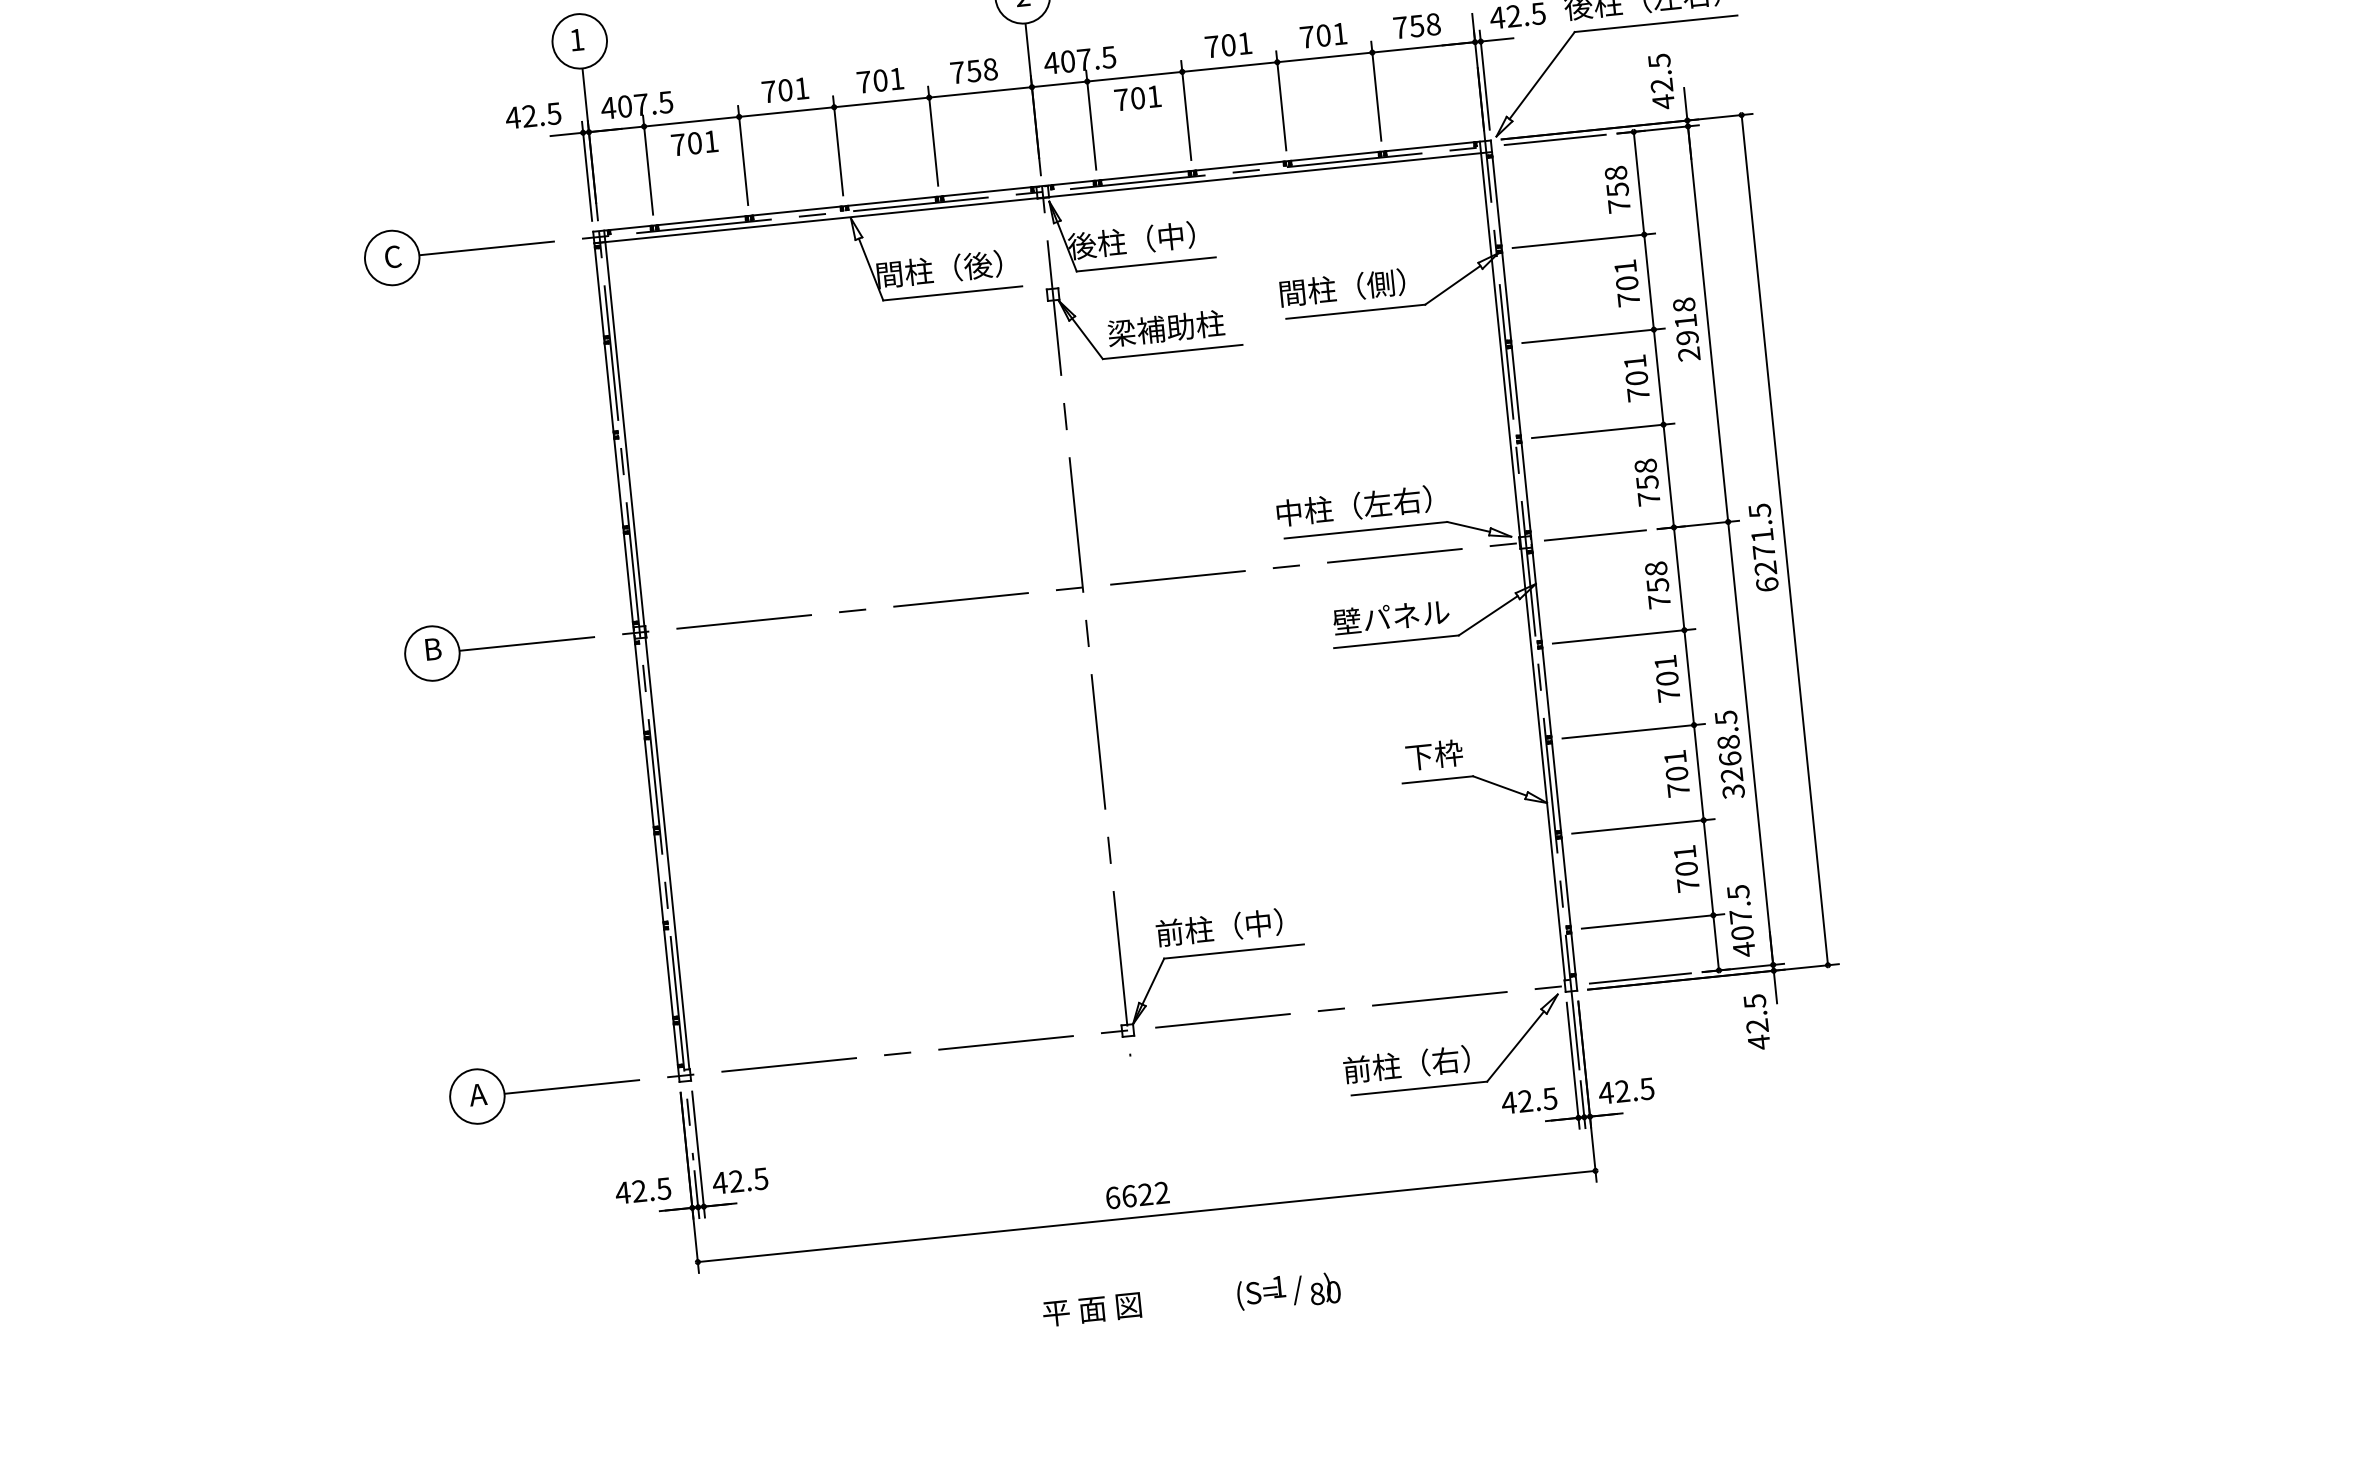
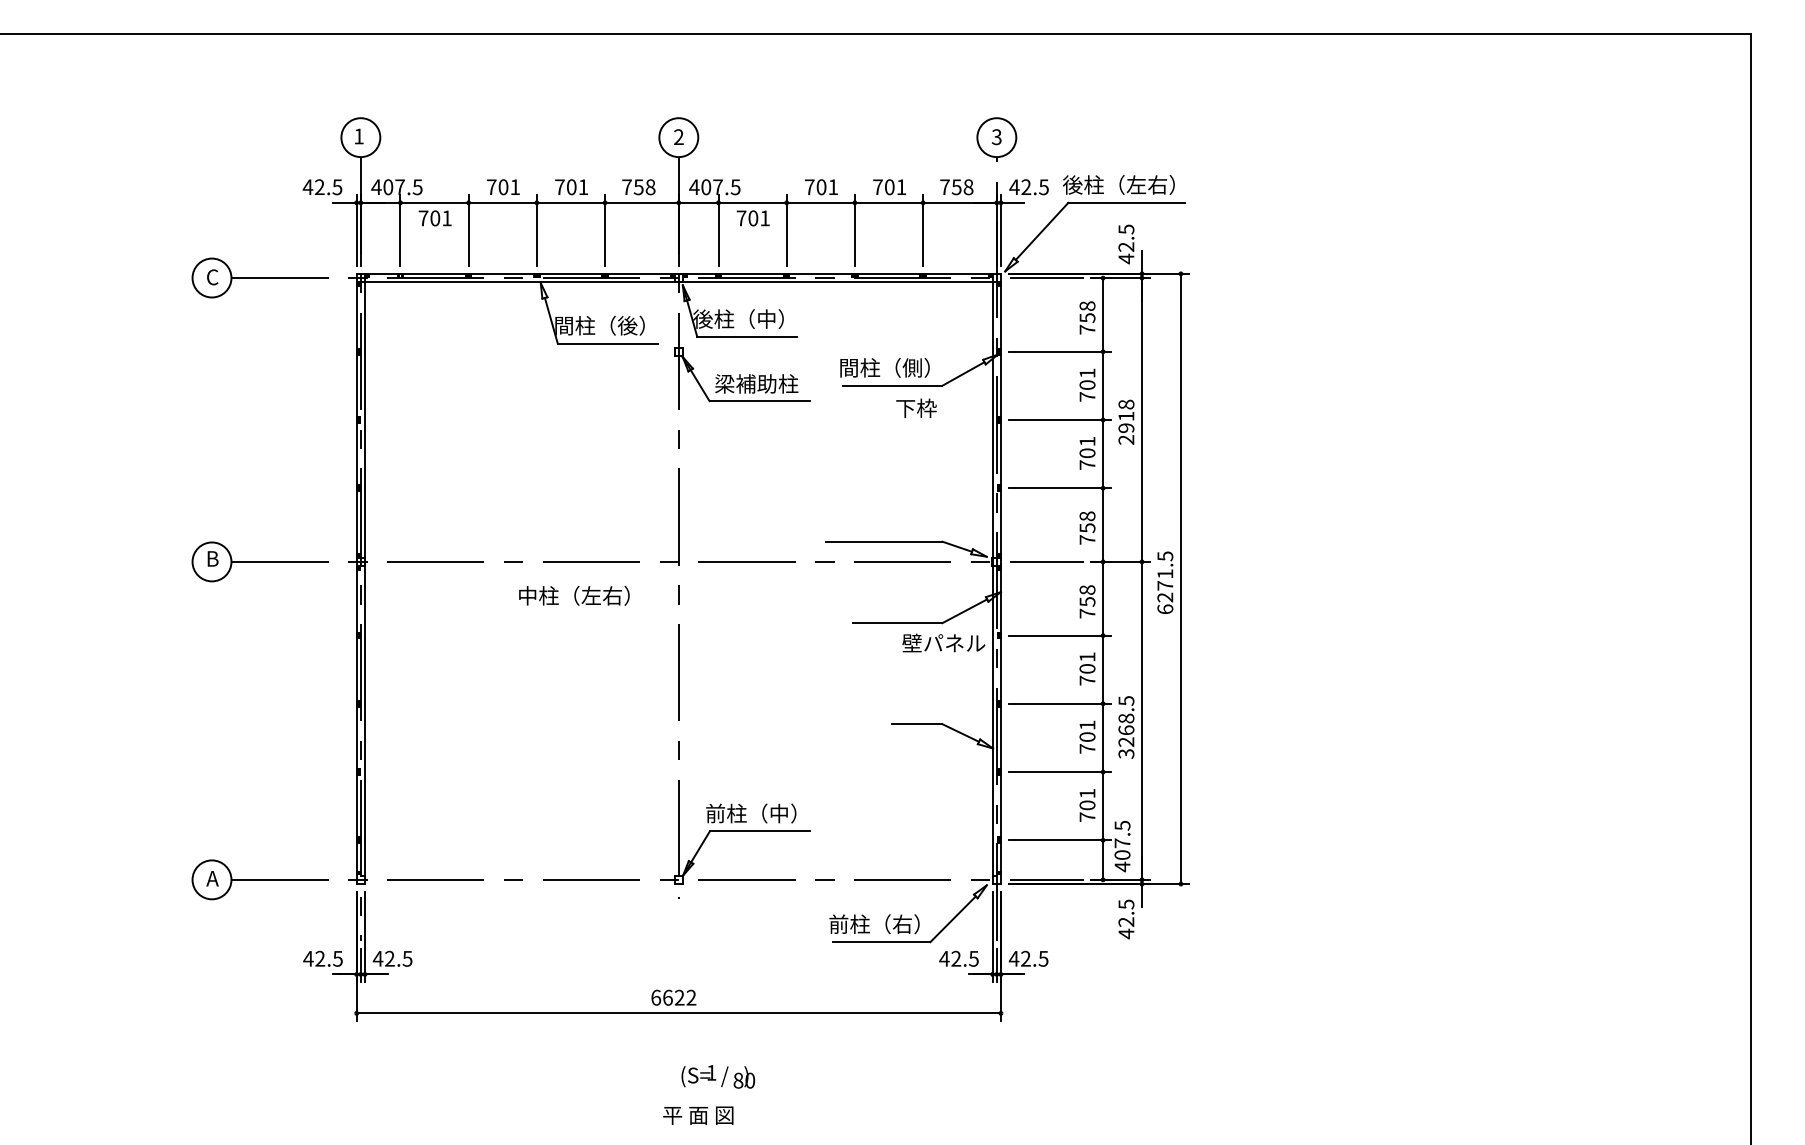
text: (1354, 505) -> (574, 595), moved
text: (1390, 616) -> (943, 642), moved
text: (1434, 753) -> (916, 407), moved
text: (1288, 1290) -> (718, 1076), moved
text: (1092, 1309) -> (698, 1115), moved

